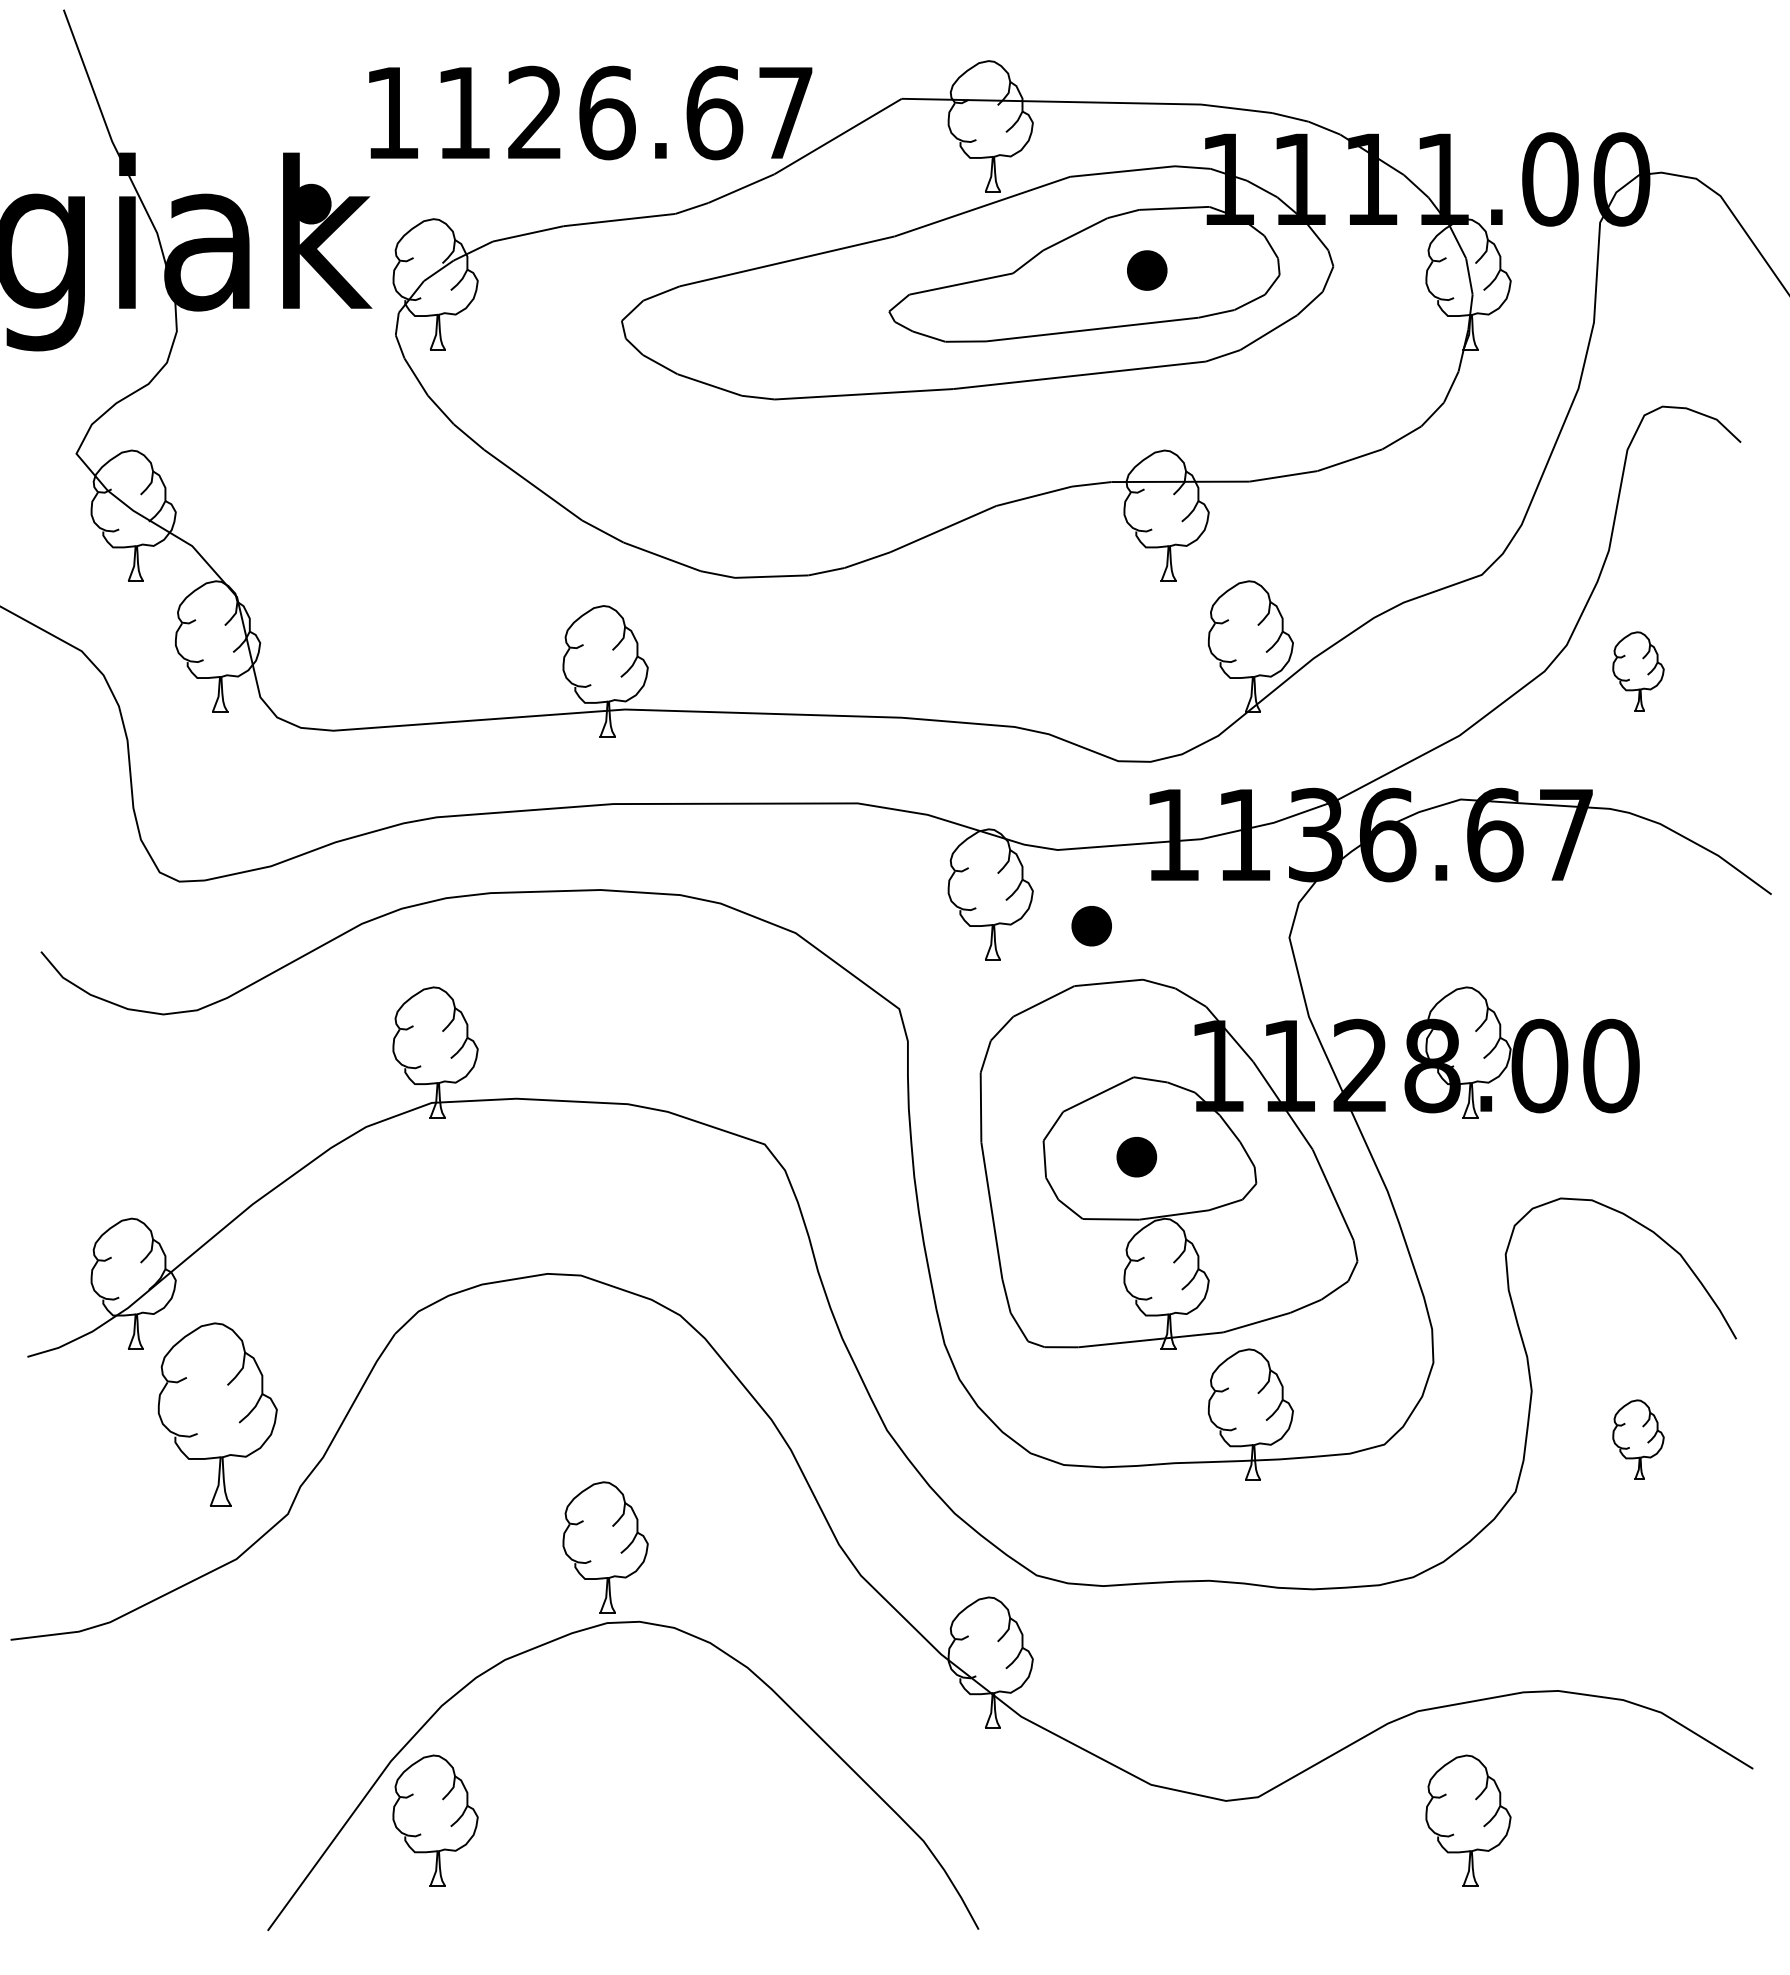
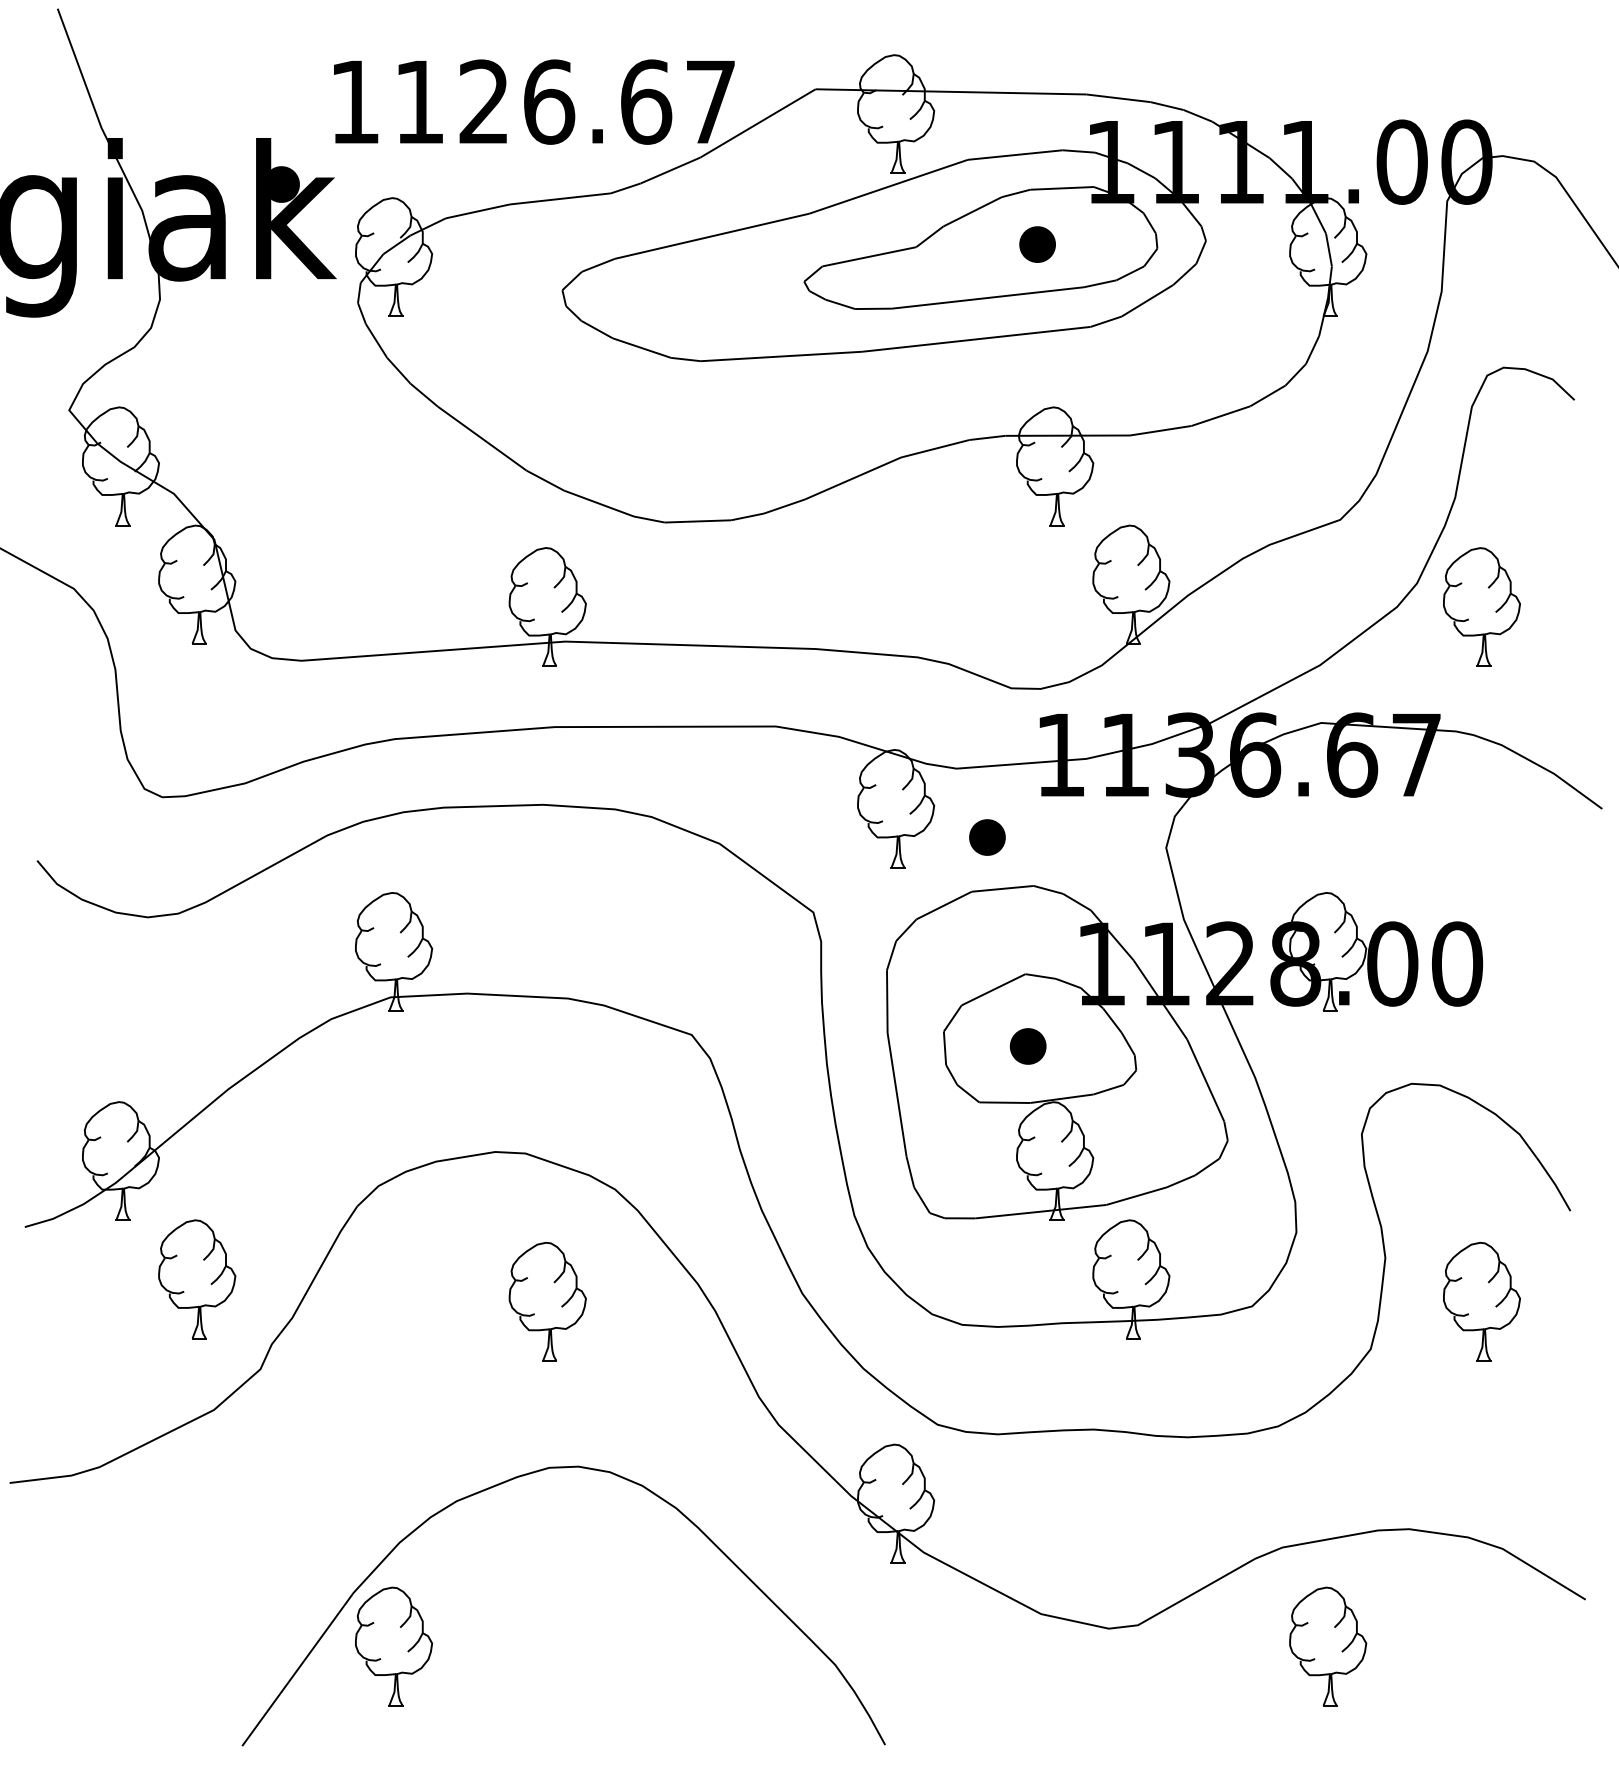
part: (1638, 671) -> (1481, 607), size x1.67
part: (218, 1414) -> (197, 1279), size x0.71
part: (1638, 1439) -> (1481, 1301), size x1.67
part: (605, 1547) -> (547, 1301), moved

